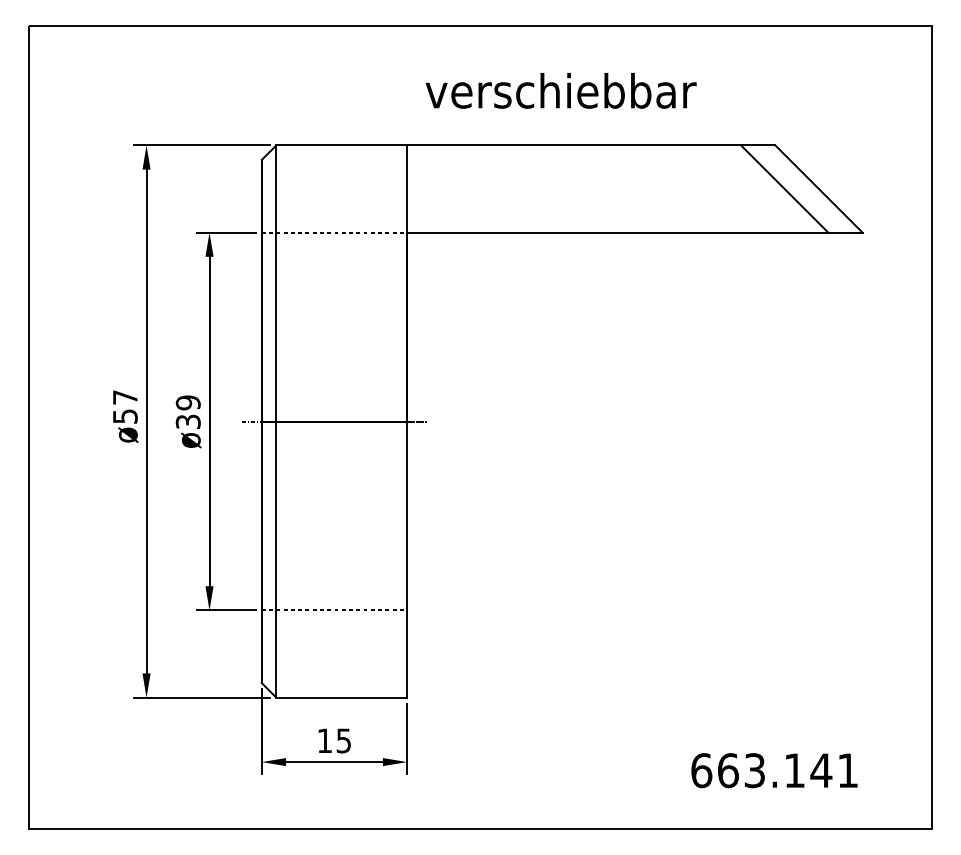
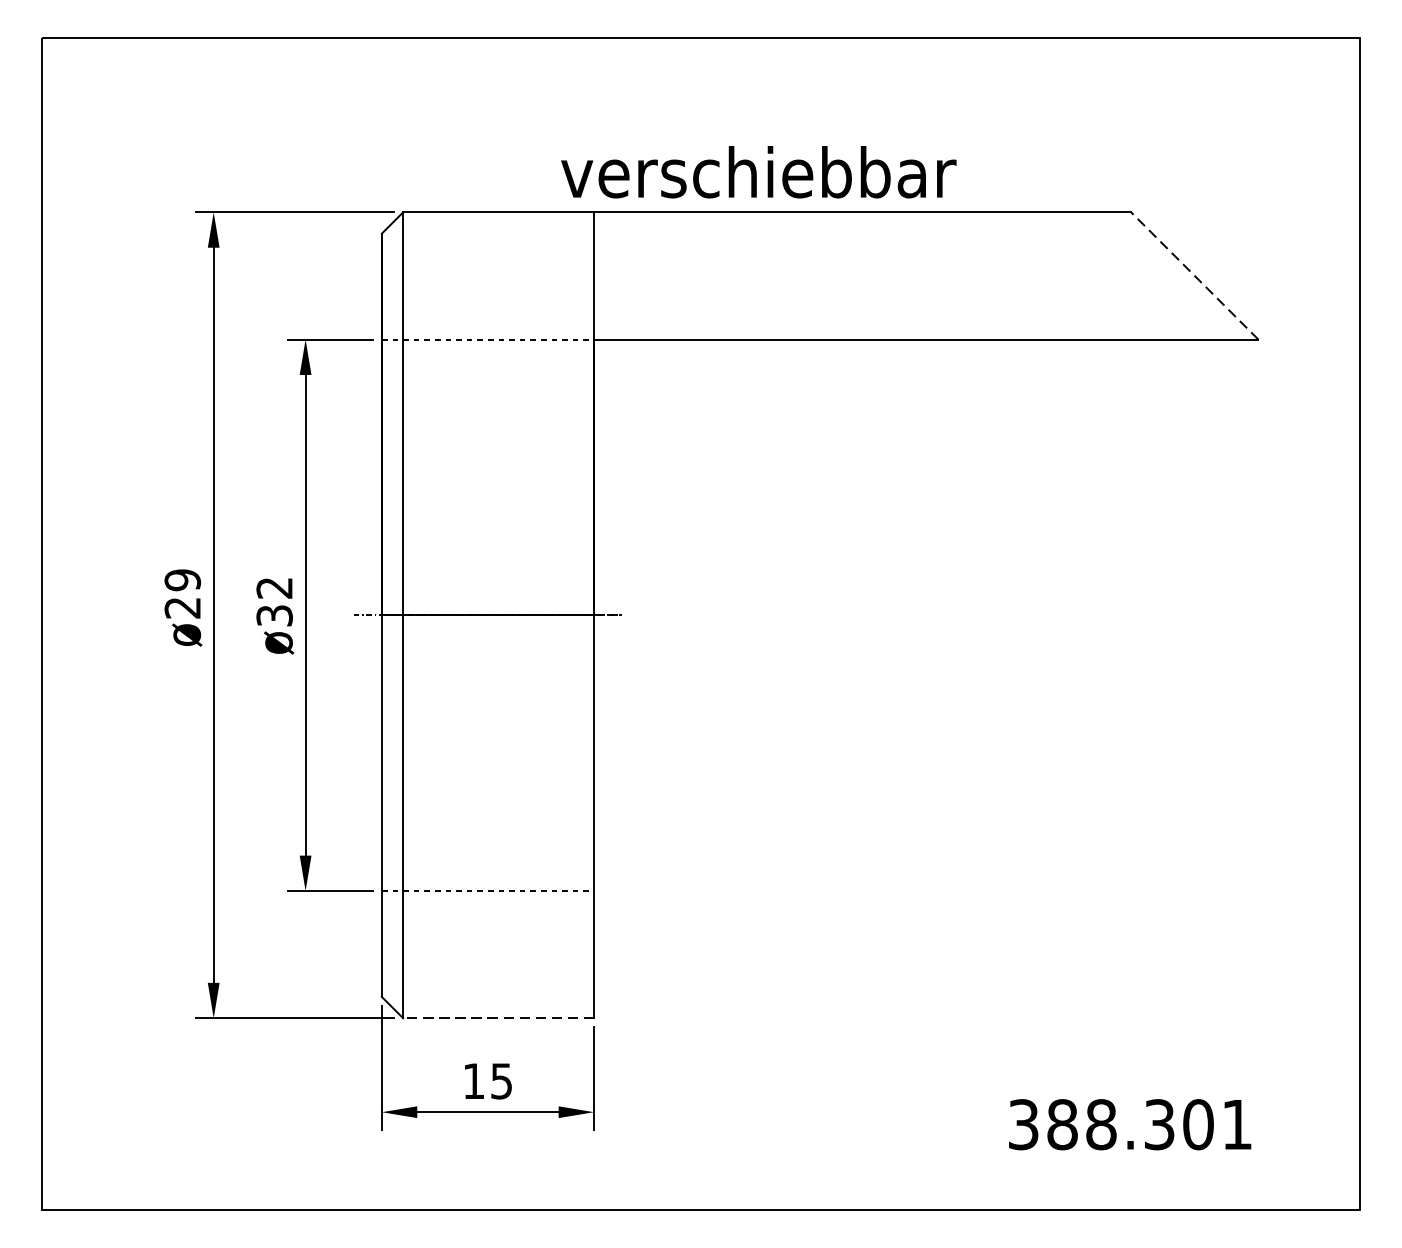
text: (560, 90) -> (757, 171), moved
line: (784, 188) -> (1144, 275), removed
line: (818, 189) -> (1194, 276), solid -> dashed
text: (188, 402) -> (274, 587), ø39 -> ø32
text: (124, 406) -> (181, 593), ø57 -> ø29
line: (341, 697) -> (498, 1017), solid -> dashed
text: (761, 770) -> (1111, 1124), 663.141 -> 388.301

